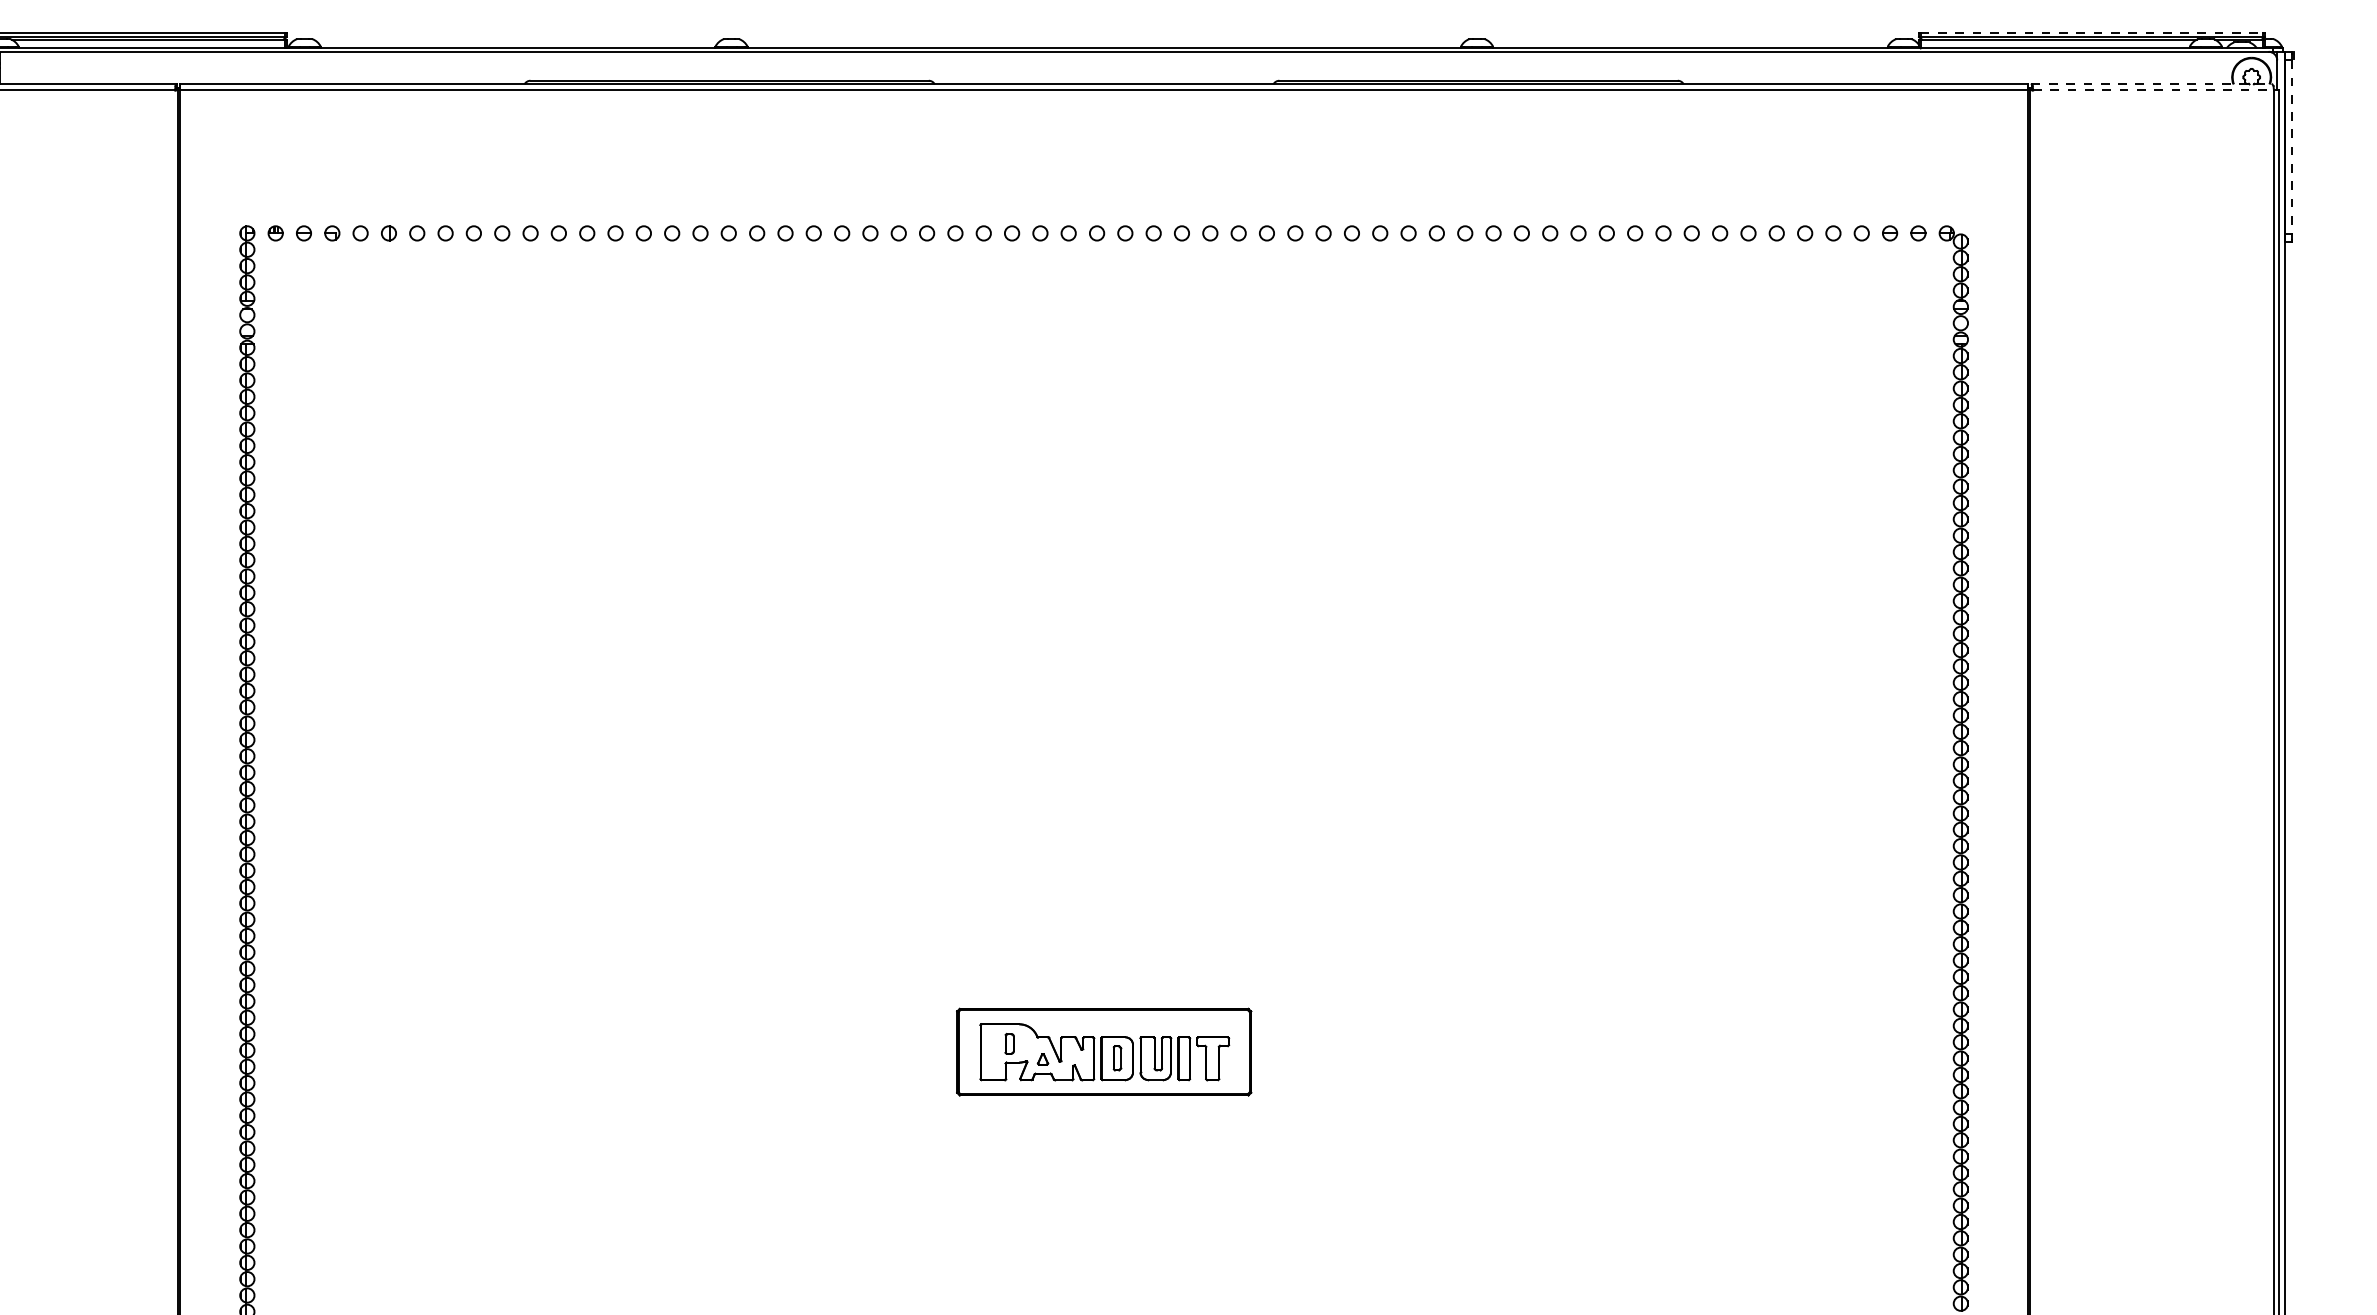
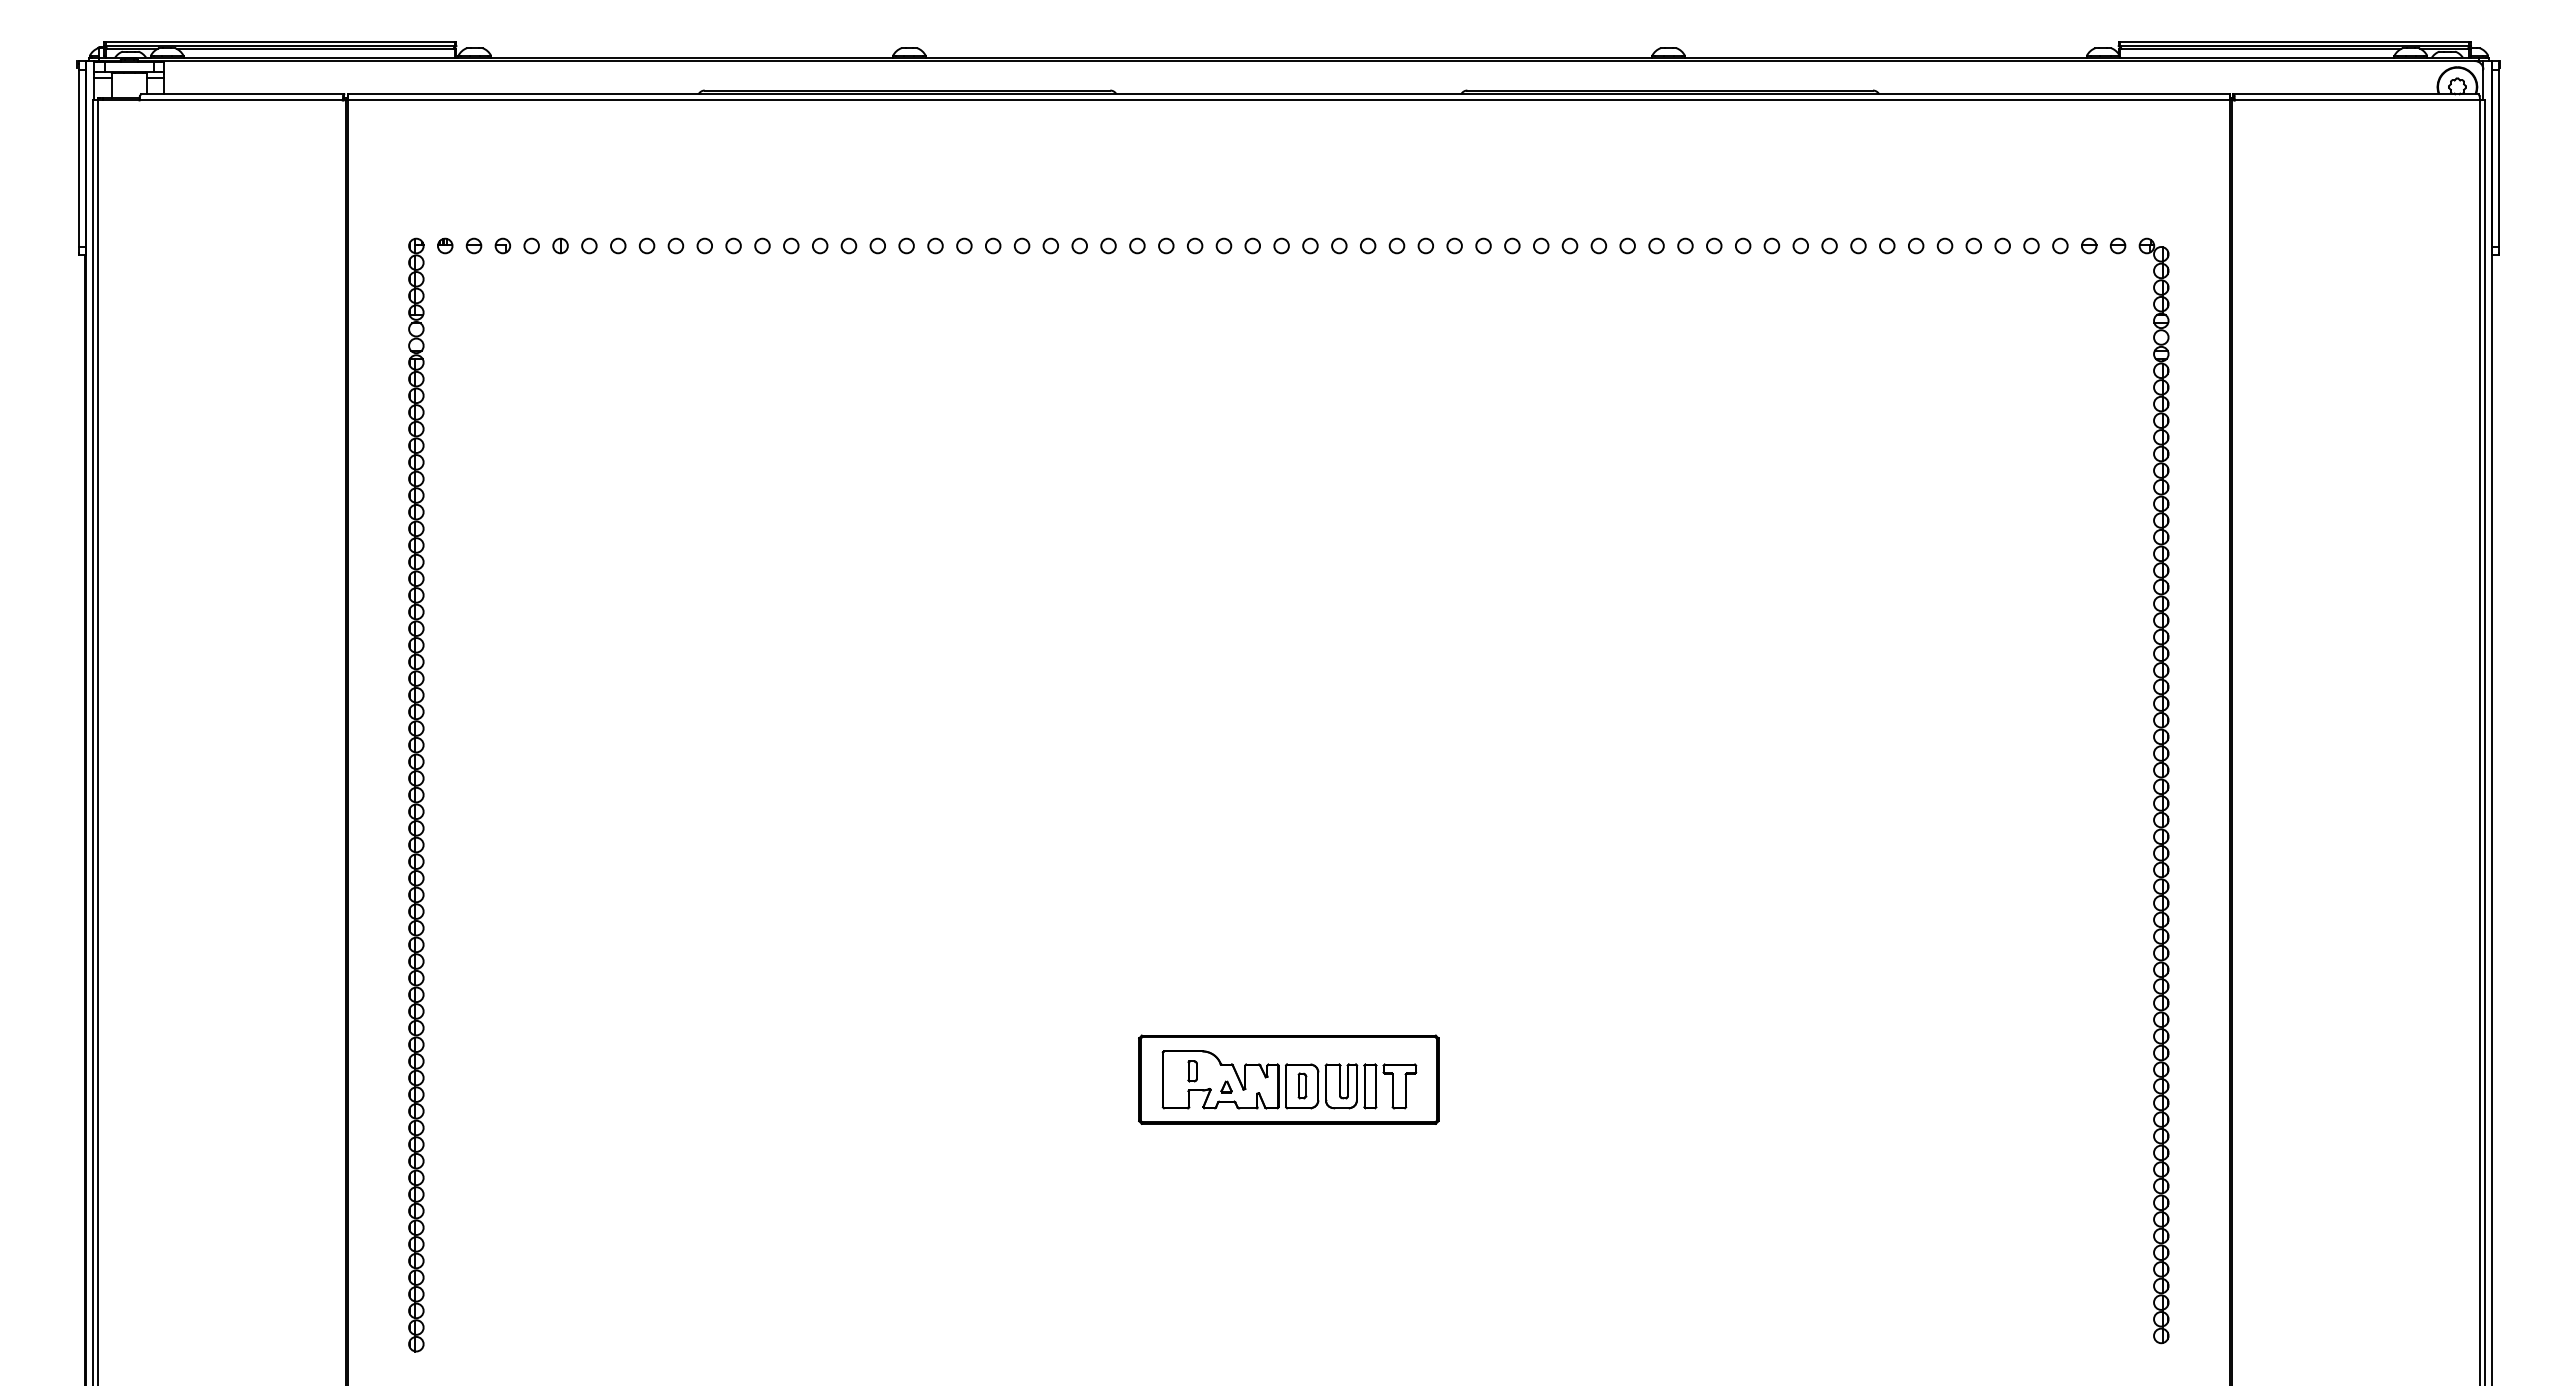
line: (2092, 32) -> (2295, 41), dashed -> solid
line: (2151, 84) -> (2355, 94), dashed -> solid
line: (2153, 90) -> (2357, 100), dashed -> solid
line: (2292, 147) -> (2498, 158), dashed -> solid

